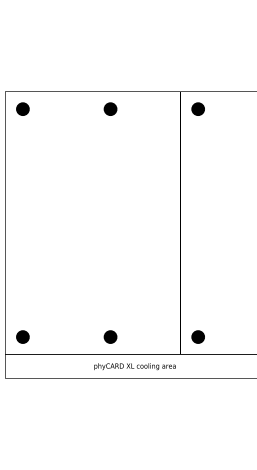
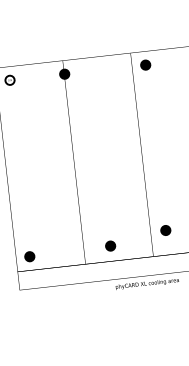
part: (110, 108) -> (64, 73), moved
fill: (22, 109) -> (9, 80), removed
part: (110, 336) -> (110, 245), moved
part: (197, 336) -> (165, 230), moved
text: (134, 366) -> (146, 283), moved

